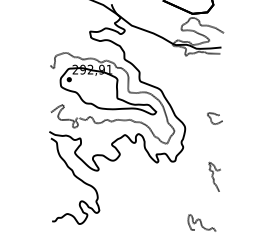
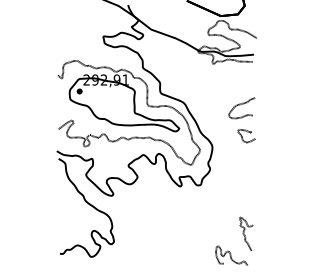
curve: (209, 91) -> (240, 105), added
curve: (213, 176) -> (244, 233), moved

